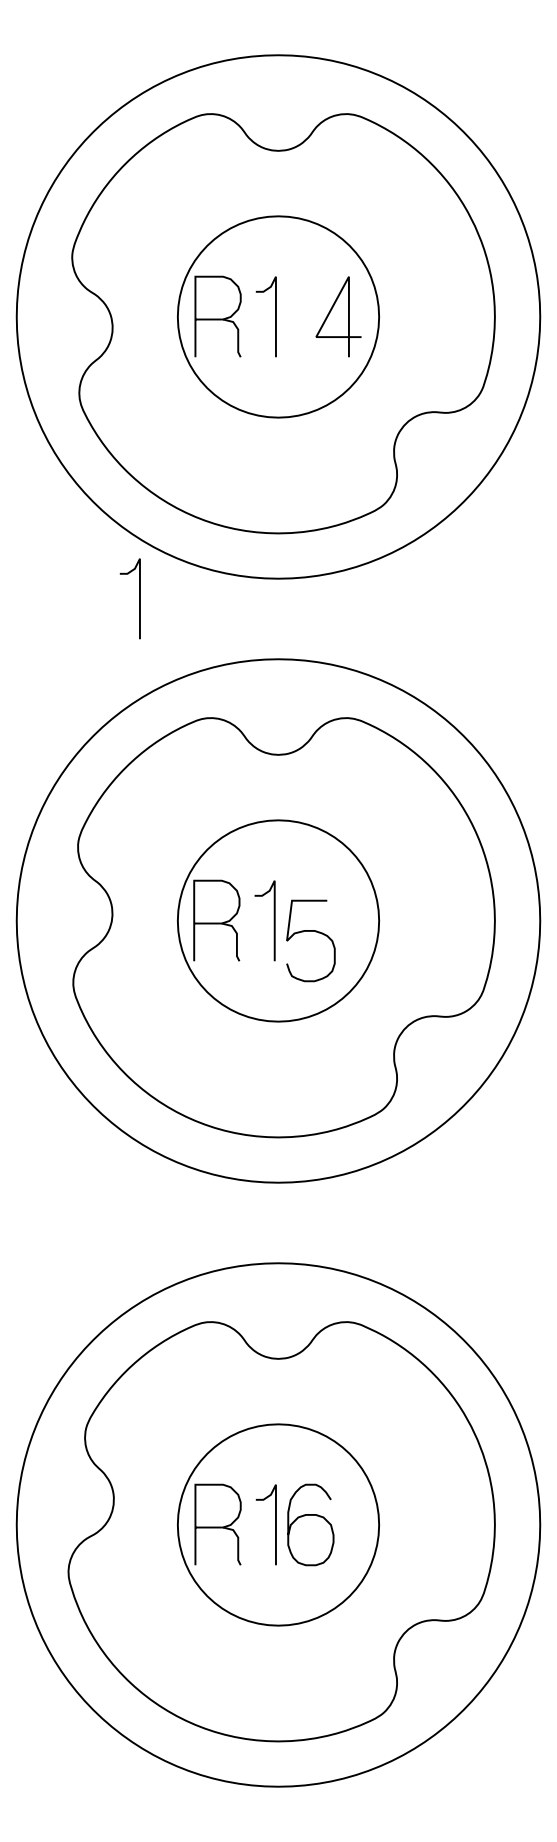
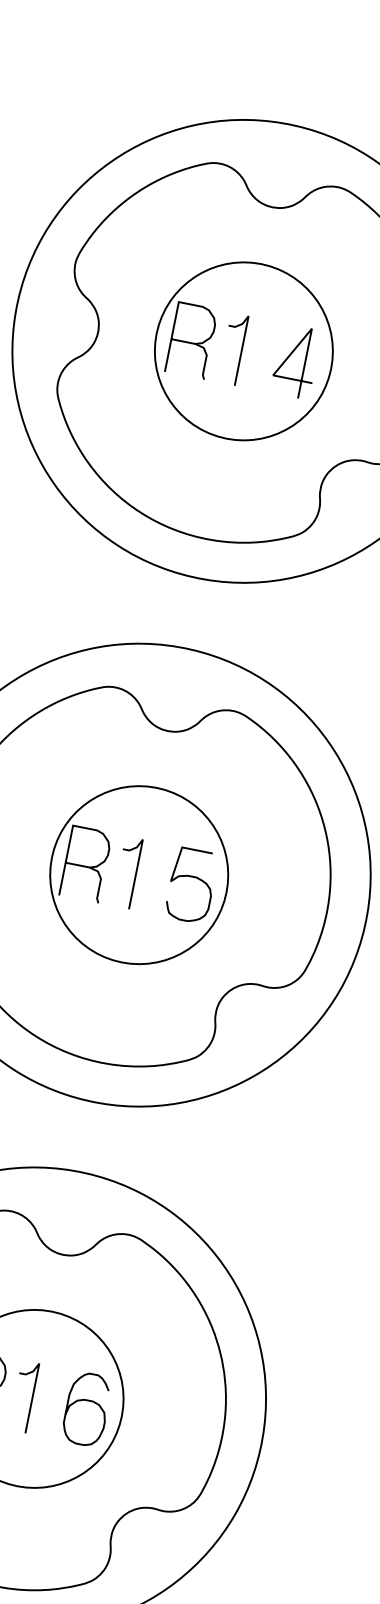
curve: (139, 598) -> (74, 571), removed
curve: (310, 931) -> (192, 877), moved
curve: (310, 1515) -> (88, 1401), moved

